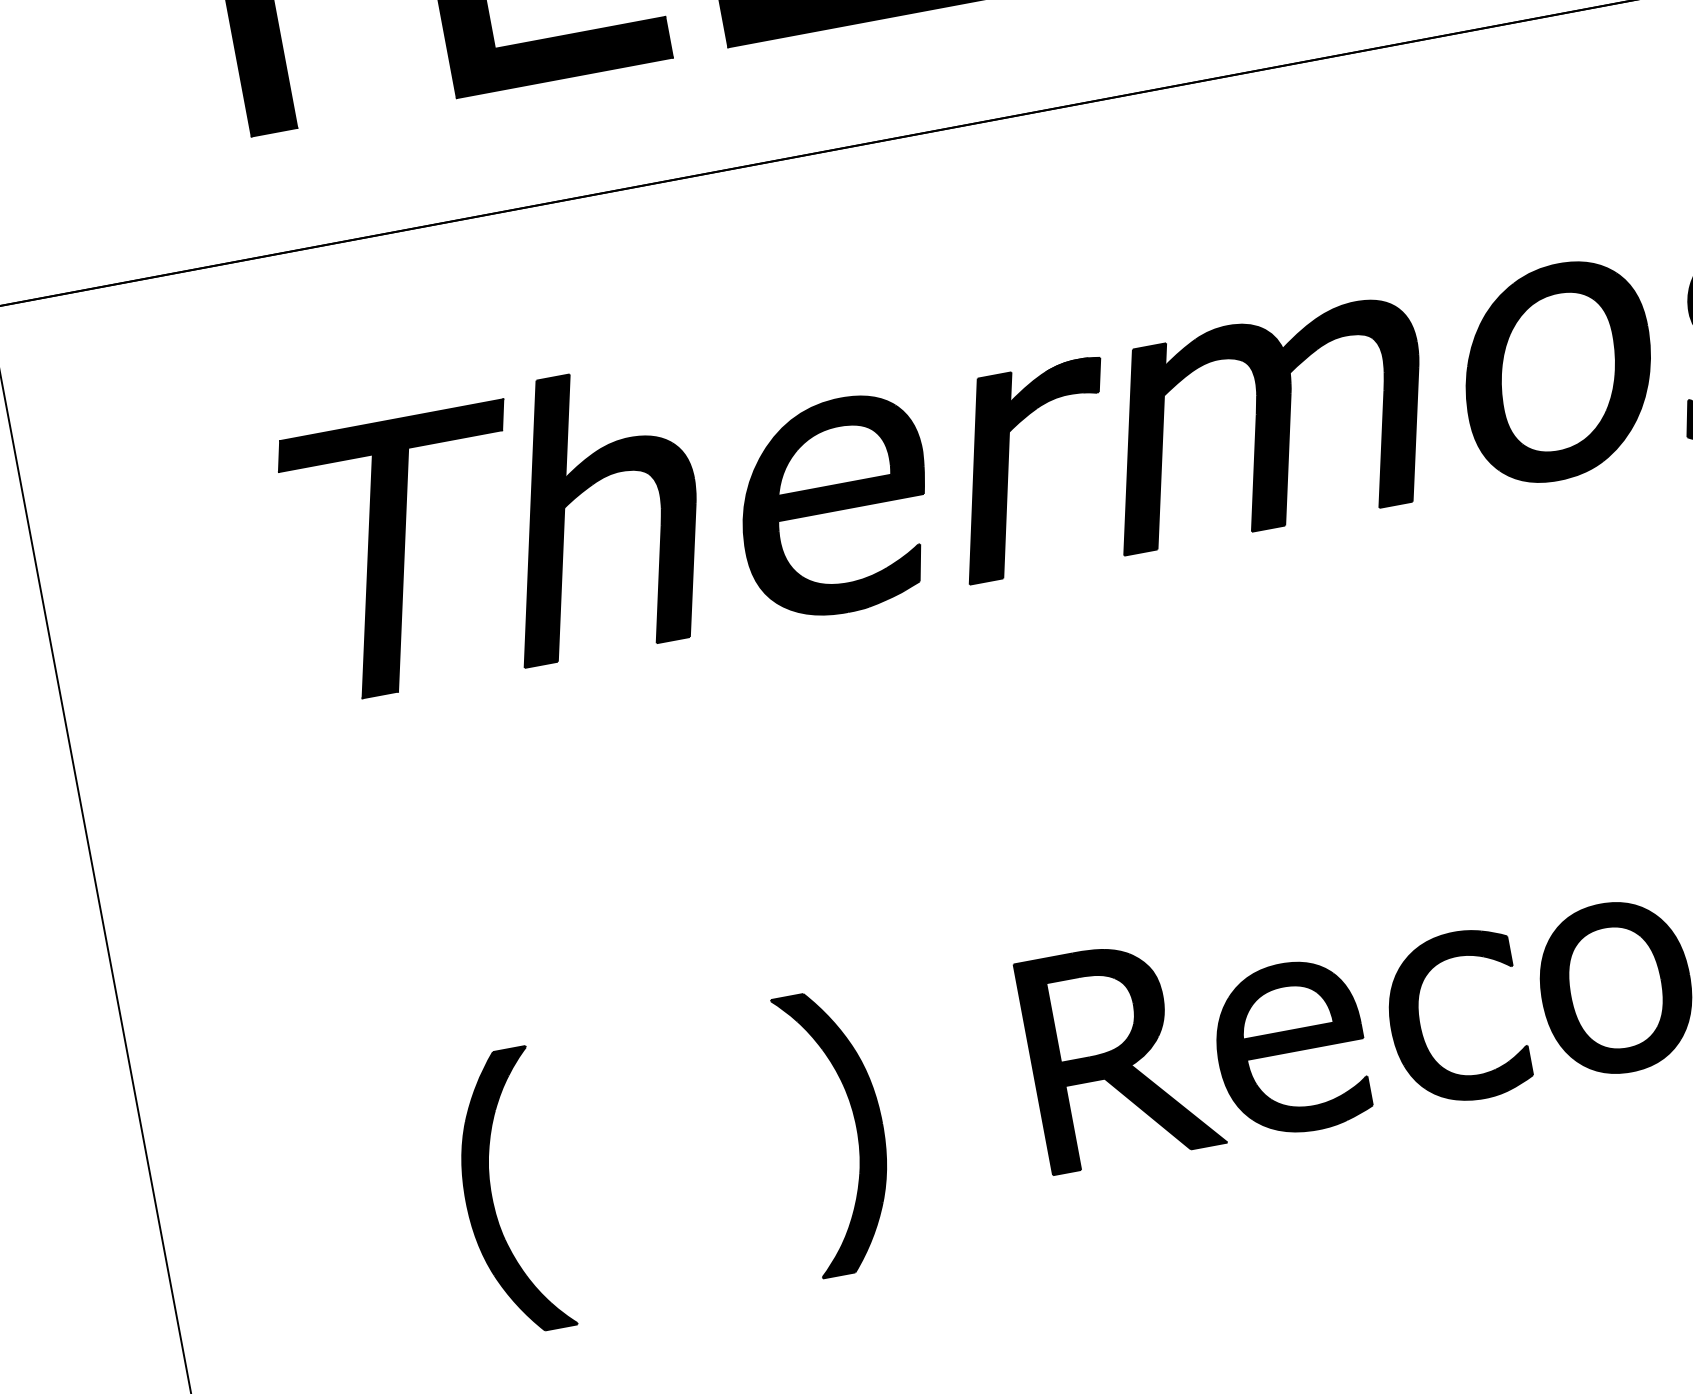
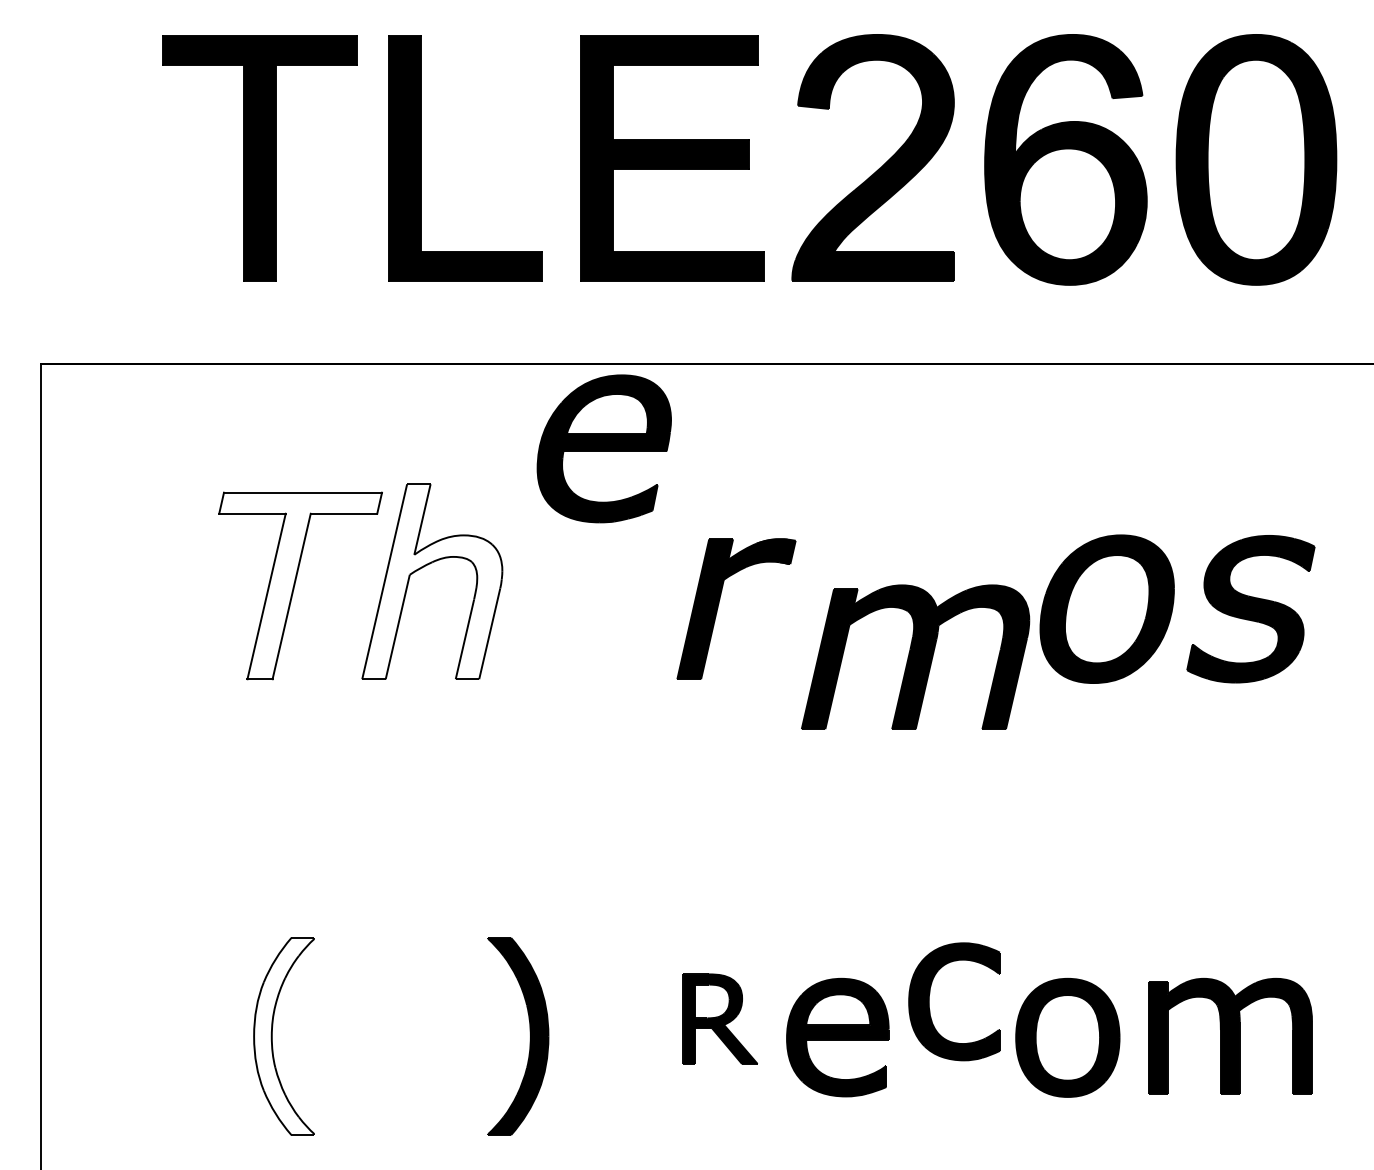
part: (1265, 422) -> (915, 656), moved
part: (833, 506) -> (603, 448), moved
fill: (598, 511) -> (432, 581), removed
fill: (412, 551) -> (300, 585), removed
part: (1420, 1024) -> (929, 1001), moved
part: (1120, 1052) -> (720, 1018), size x0.6
fill: (509, 1193) -> (284, 1036), removed

